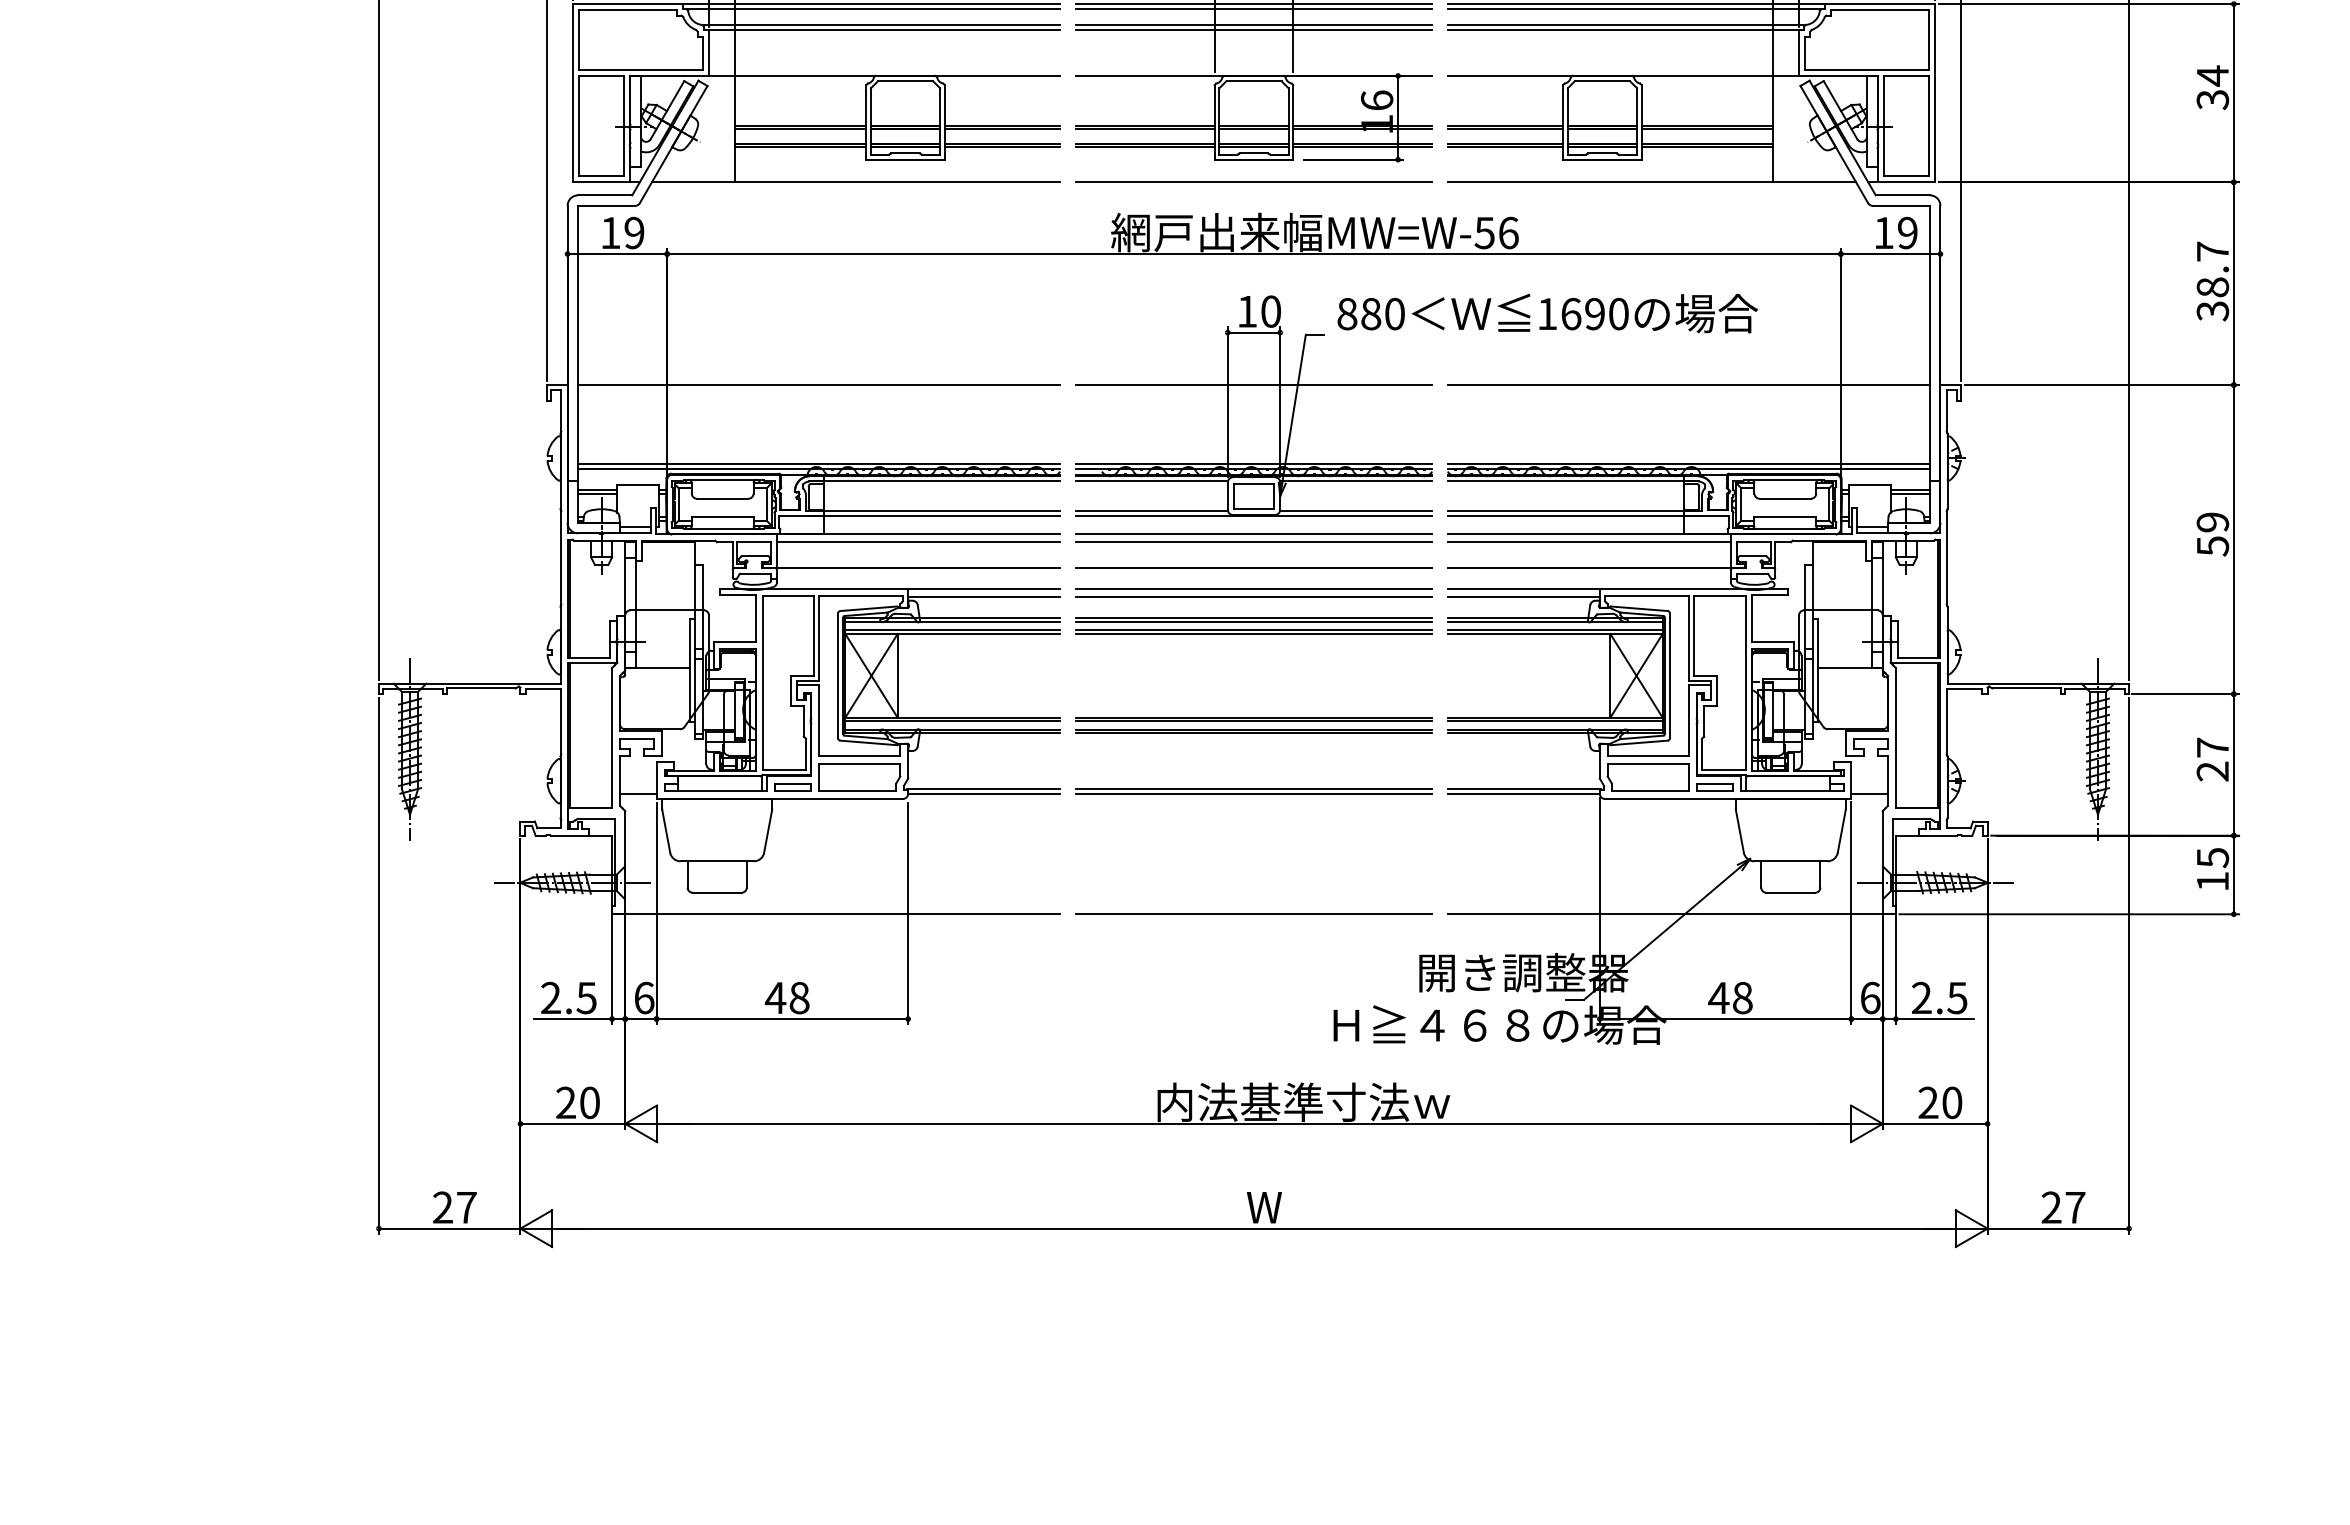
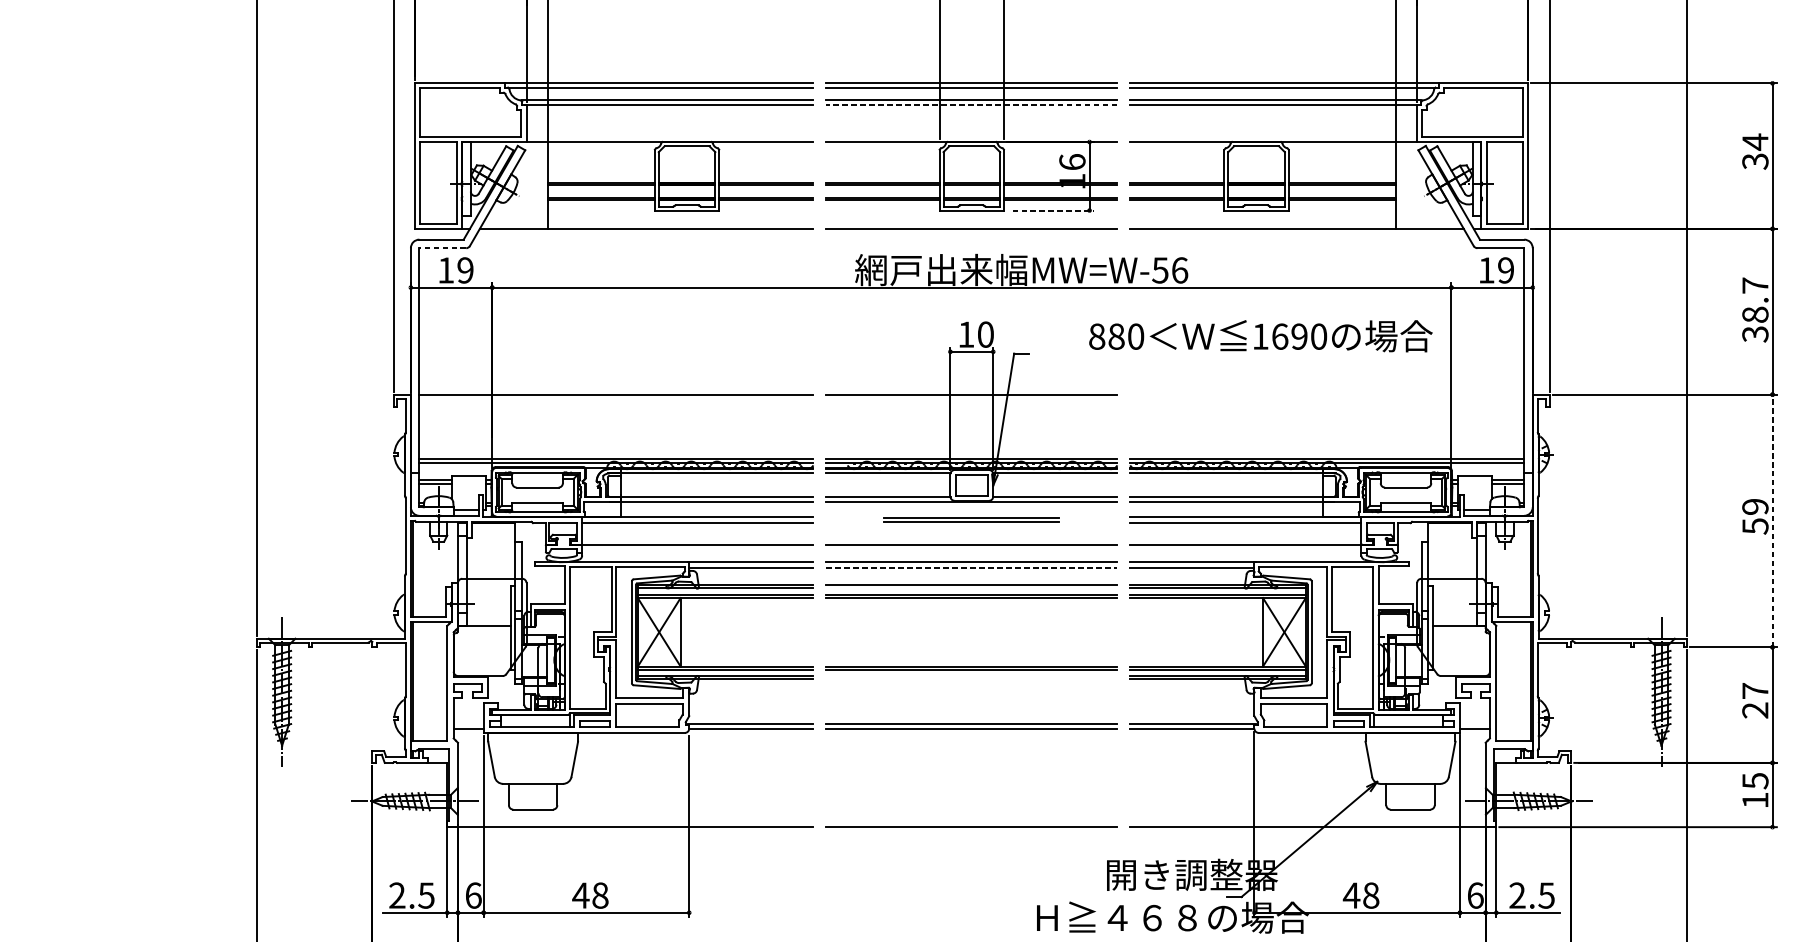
line: (1253, 30) -> (971, 104), solid -> dashed
line: (1353, 159) -> (1053, 210), solid -> dashed
line: (606, 205) -> (442, 247), solid -> dashed
text: (1547, 313) -> (1260, 336), moved
line: (1688, 385) -> (1326, 395), removed
part: (1253, 537) -> (971, 519), size x0.6
line: (2233, 539) -> (1772, 520), solid -> dashed
line: (1254, 597) -> (972, 568), solid -> dashed
line: (1253, 621) -> (971, 587), removed
line: (1253, 730) -> (971, 676), removed

